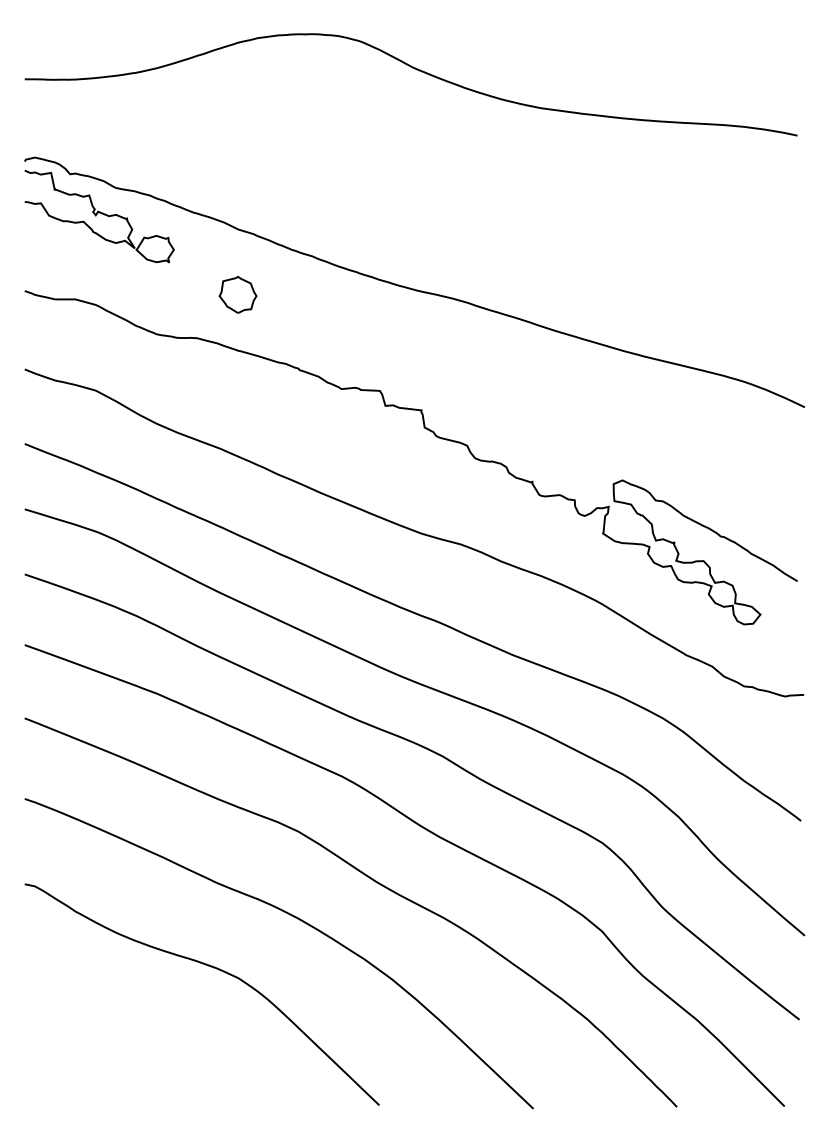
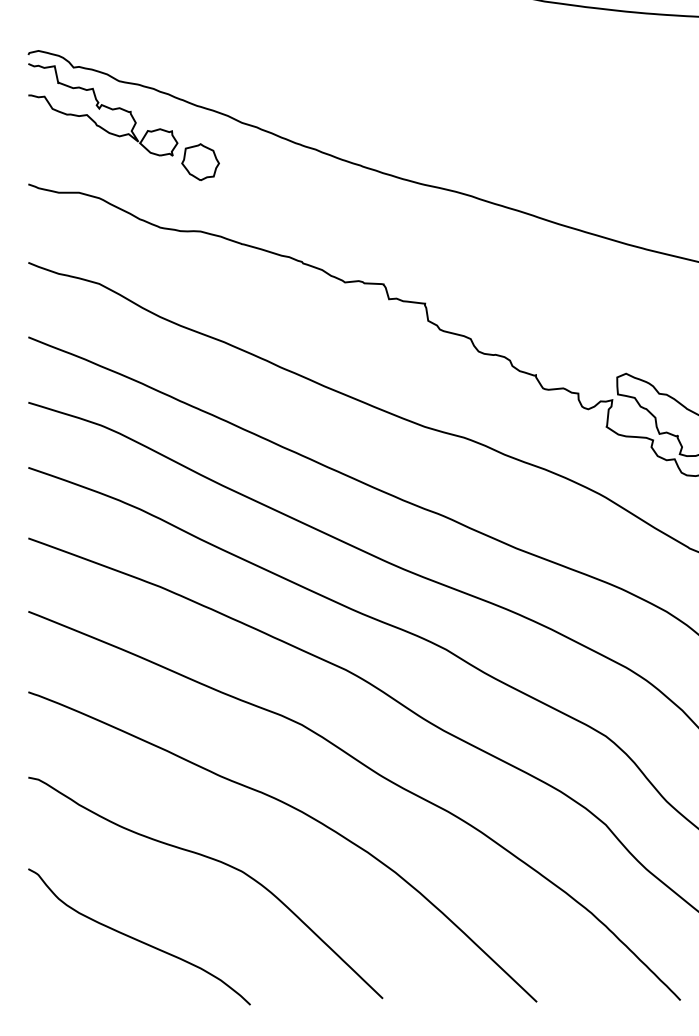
part: (237, 294) -> (200, 161), moved
curve: (133, 1045) -> (137, 938), added

